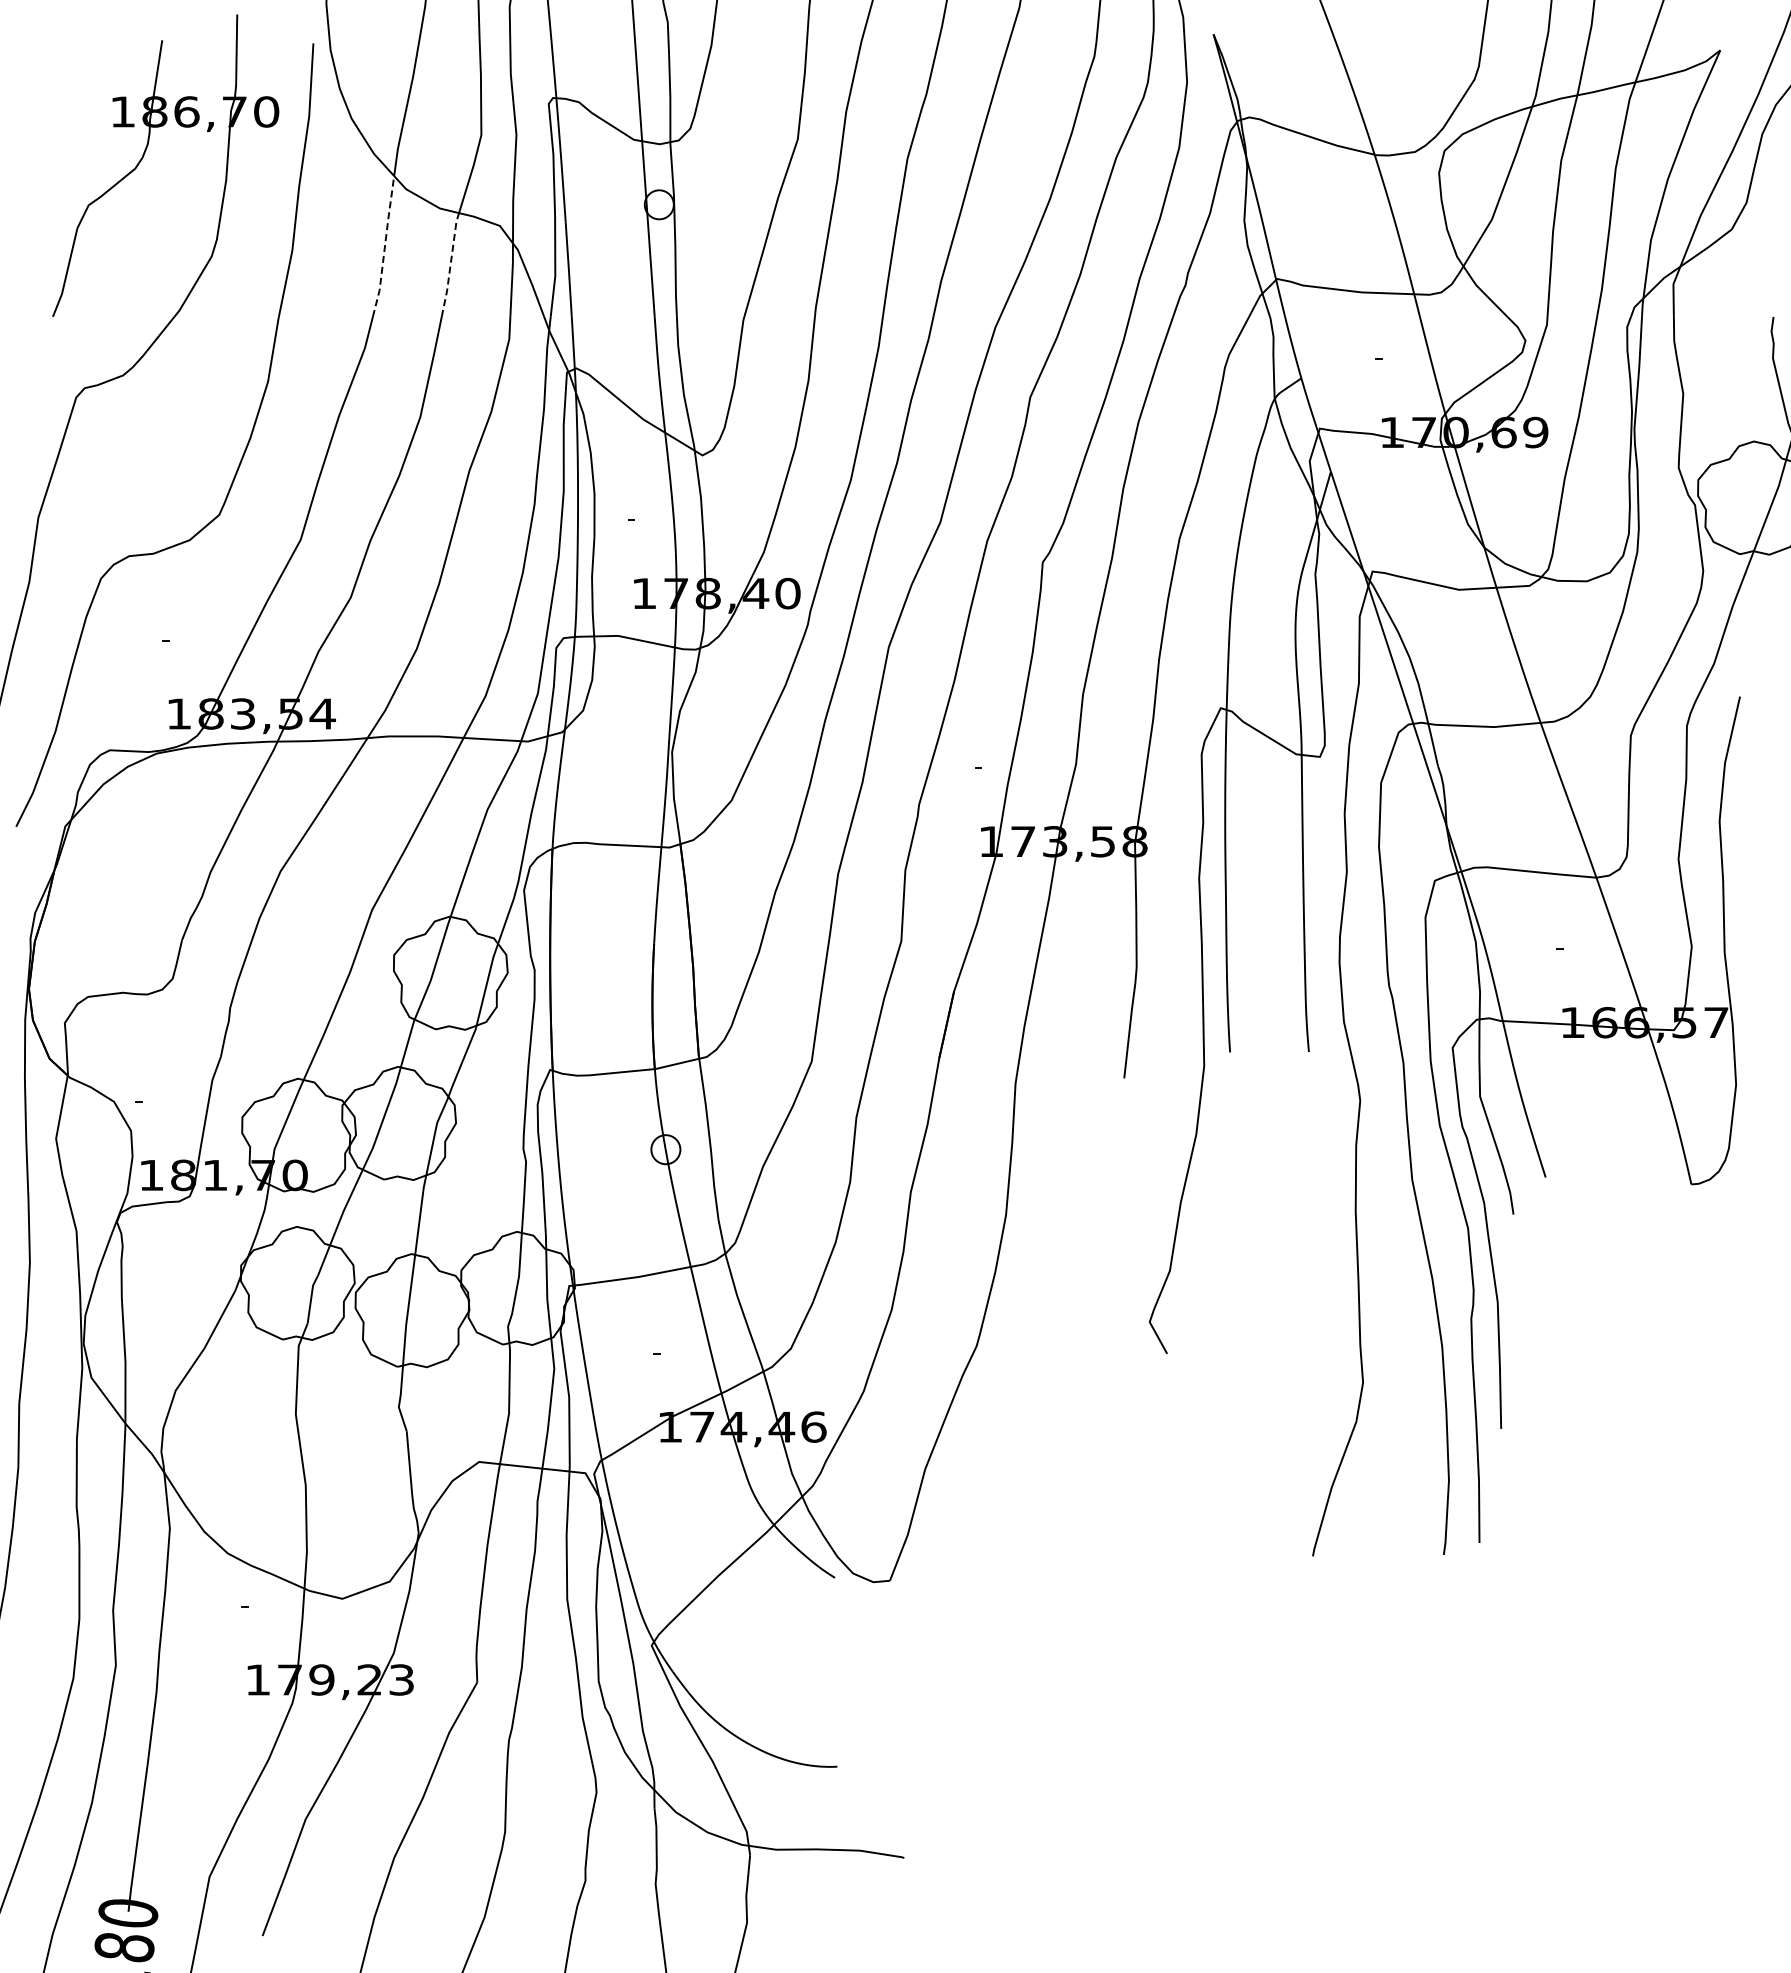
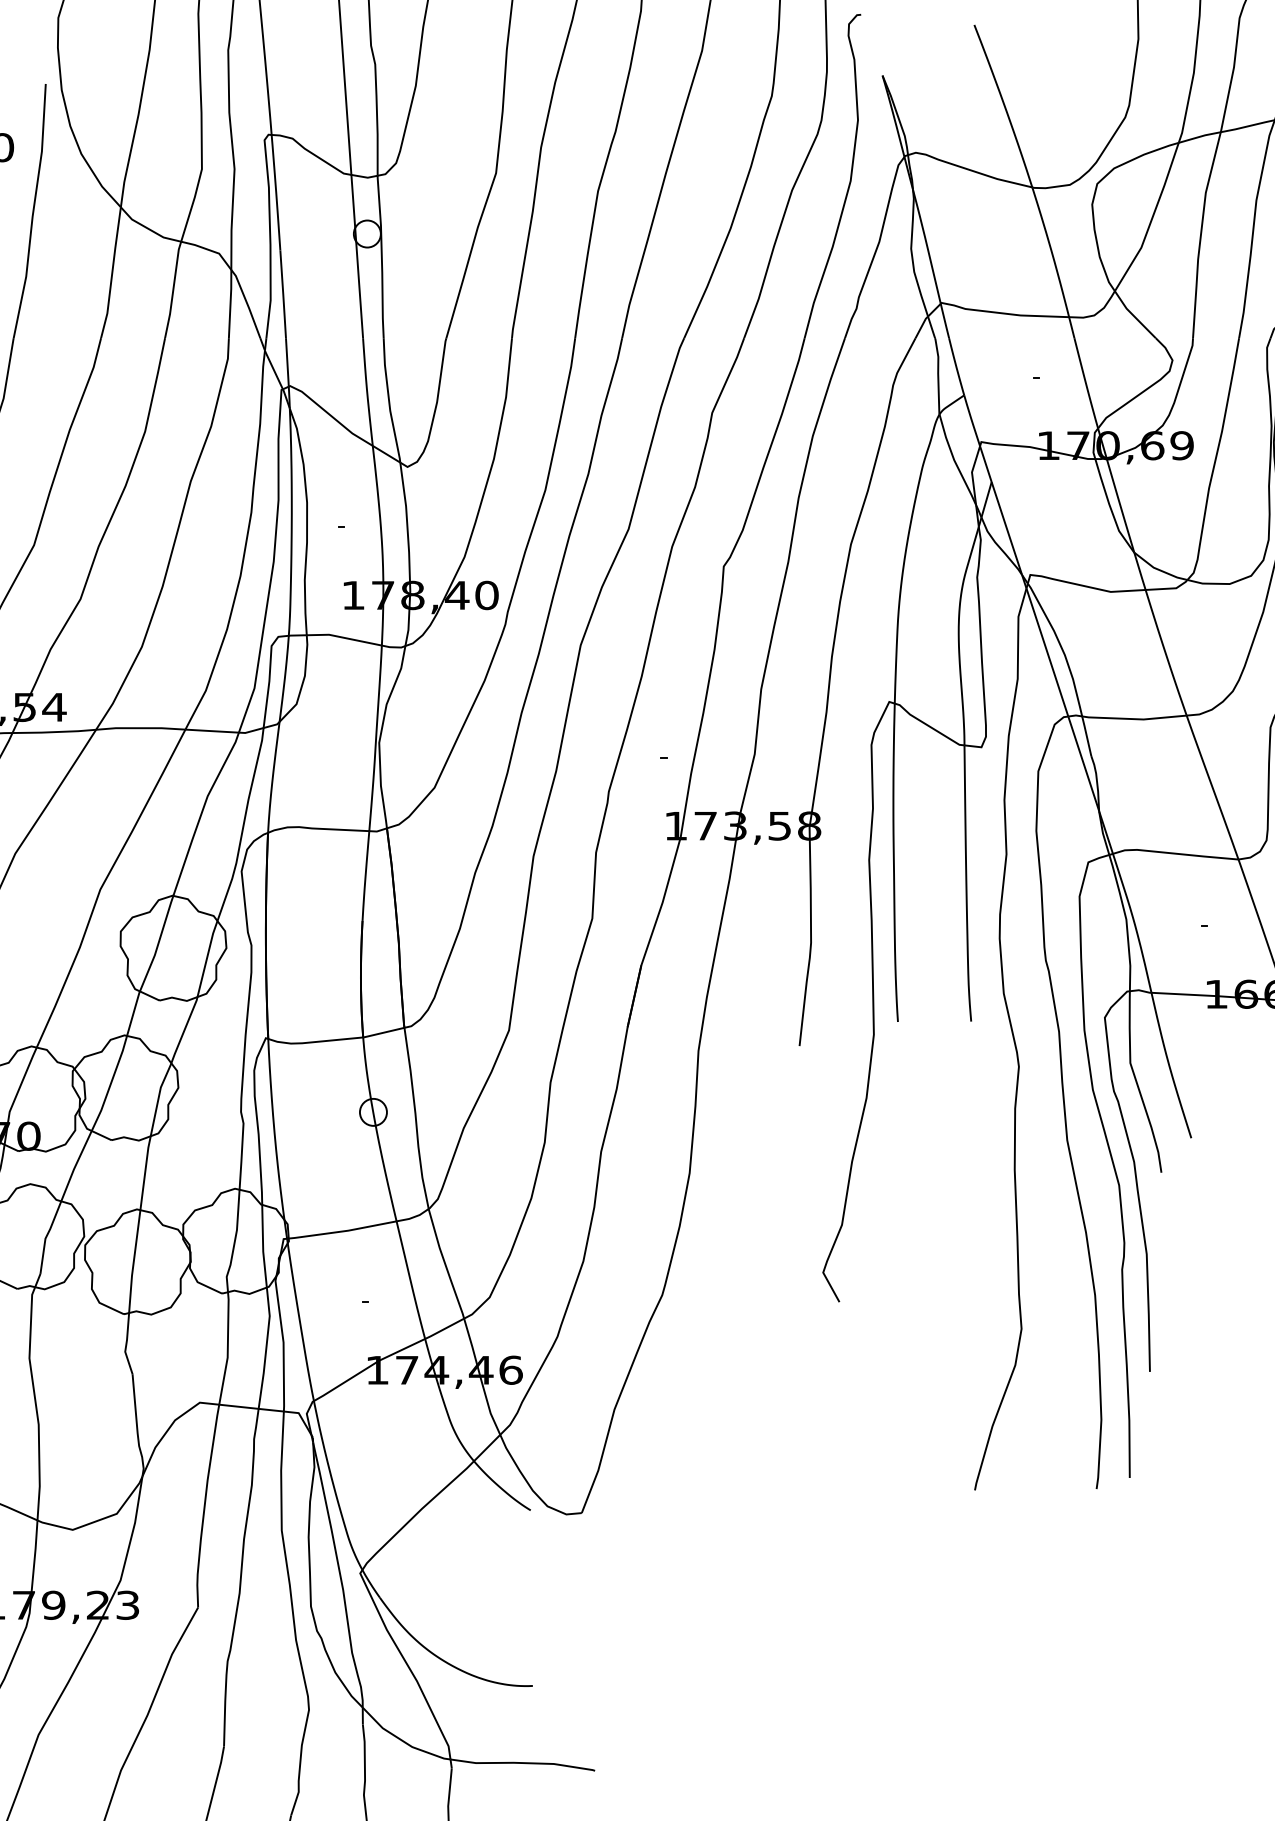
line: (384, 246) -> (111, 272), dashed -> solid
line: (450, 264) -> (173, 289), dashed -> solid

